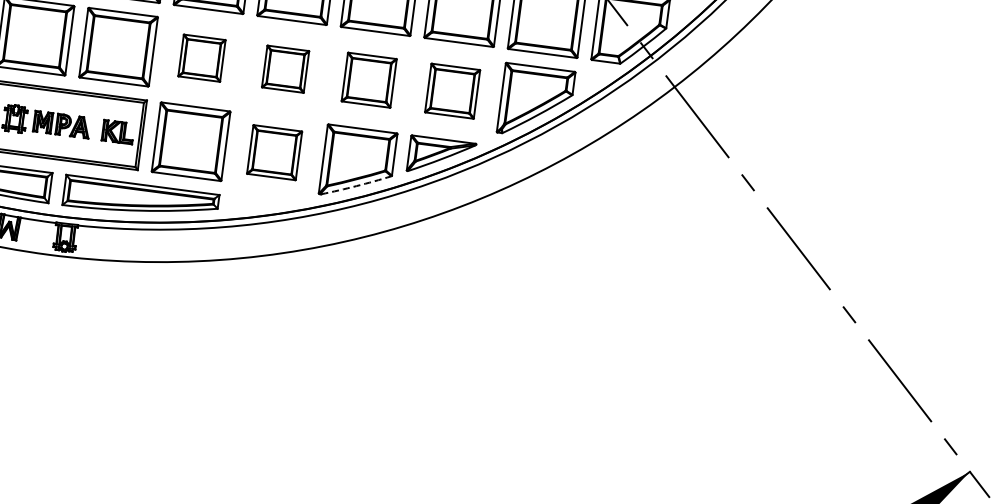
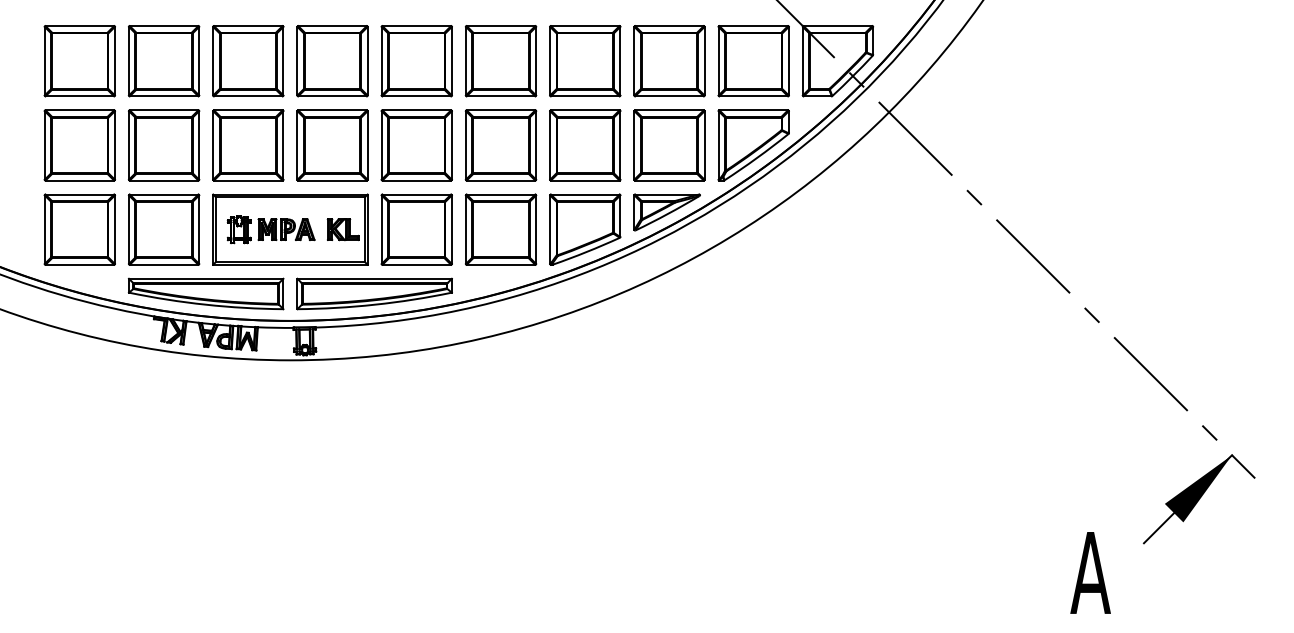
part: (201, 58) -> (416, 145), size x1.67
part: (285, 69) -> (500, 145), size x1.67
part: (369, 80) -> (585, 145), size x1.43
part: (452, 91) -> (669, 145), size x1.43
part: (274, 152) -> (500, 229), size x1.43
arc: (356, 186) -> (586, 252), dashed -> solid

